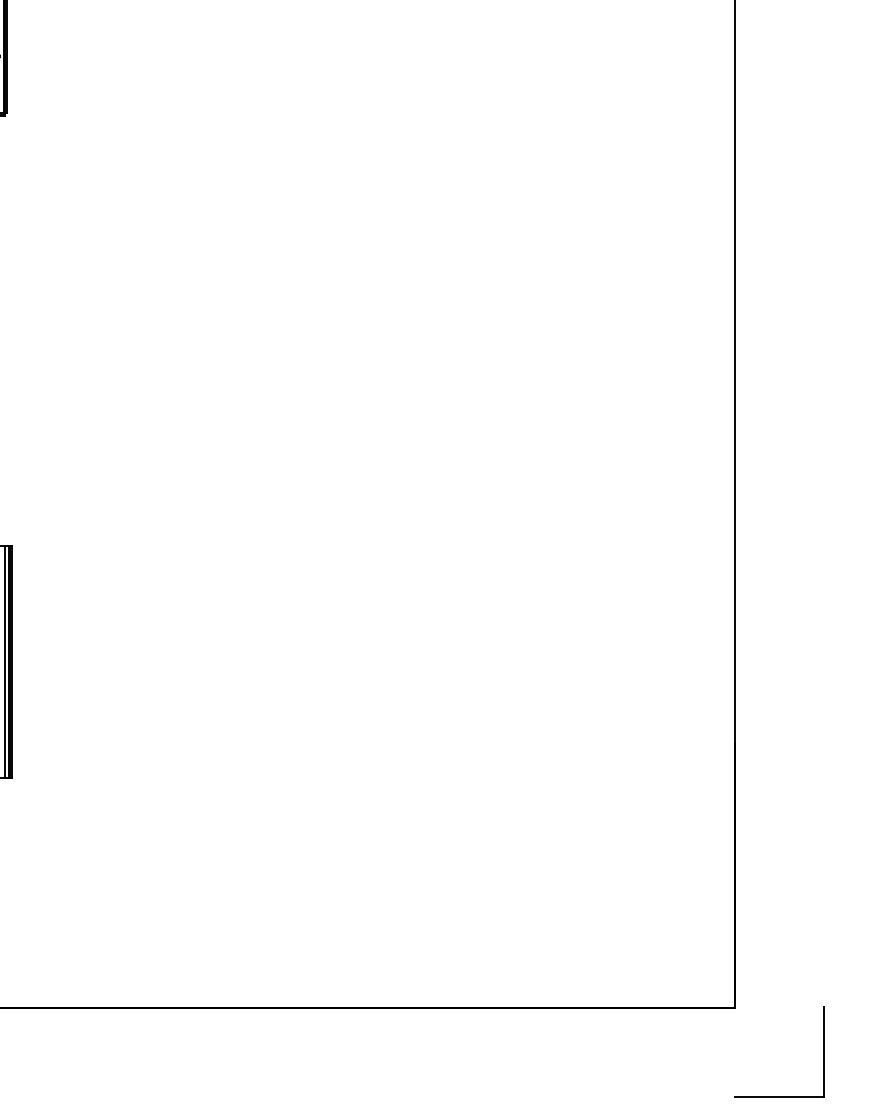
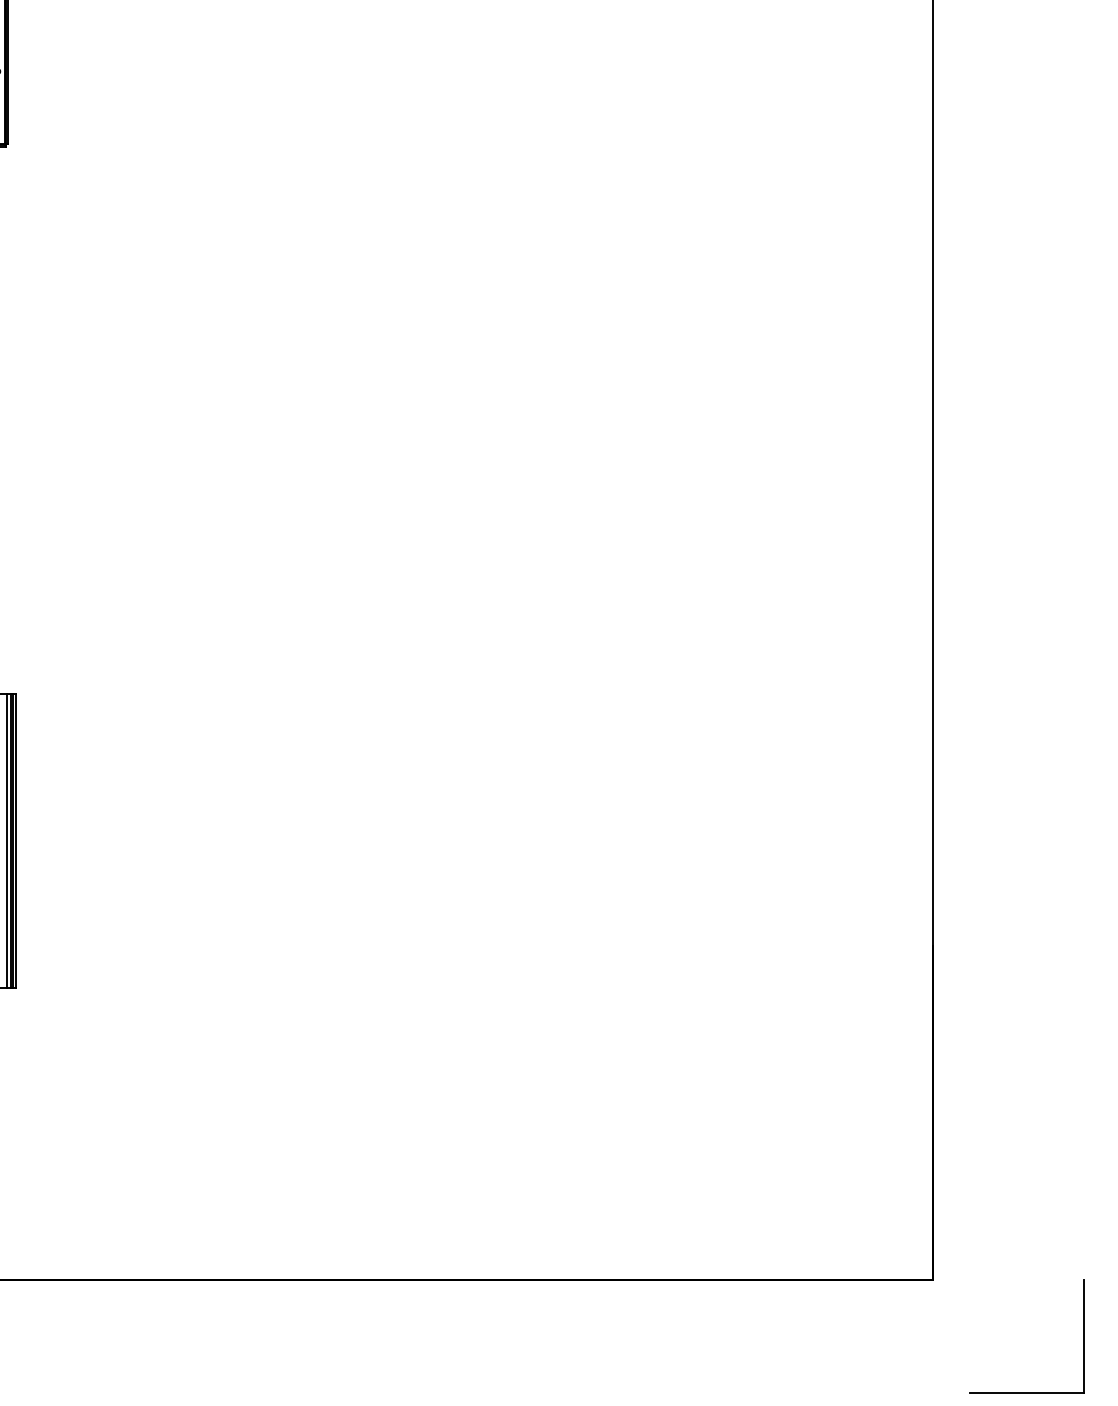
part: (823, 1051) -> (1082, 1335), moved

